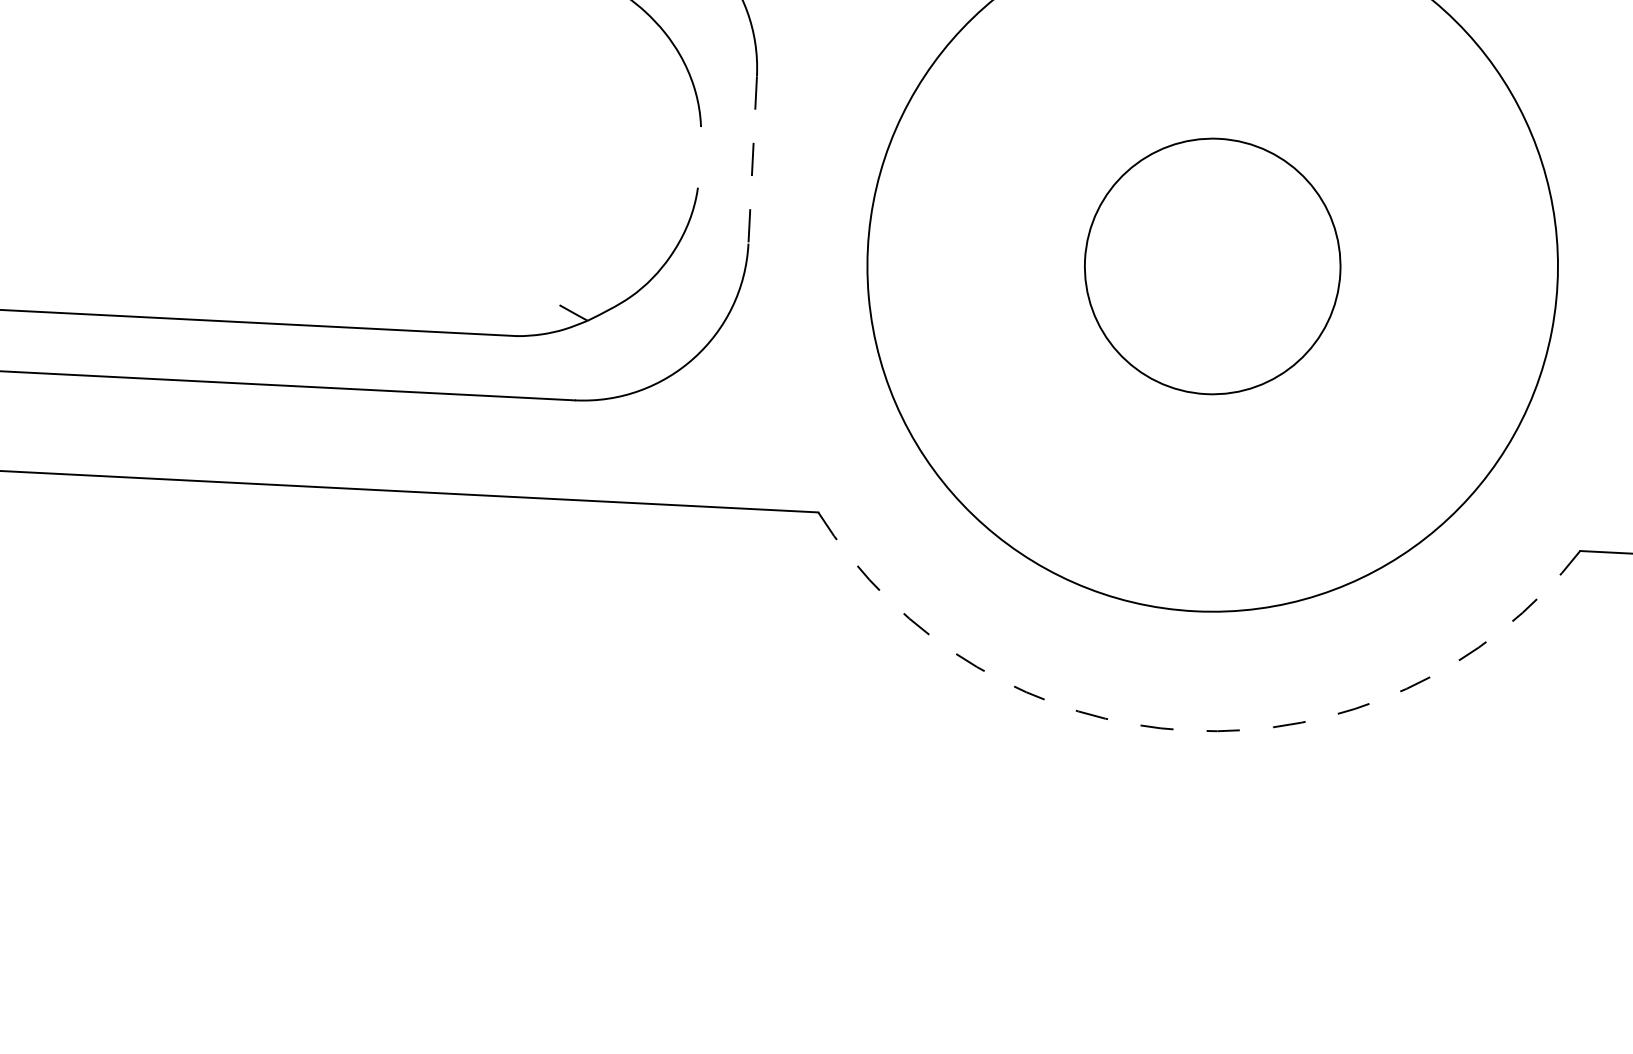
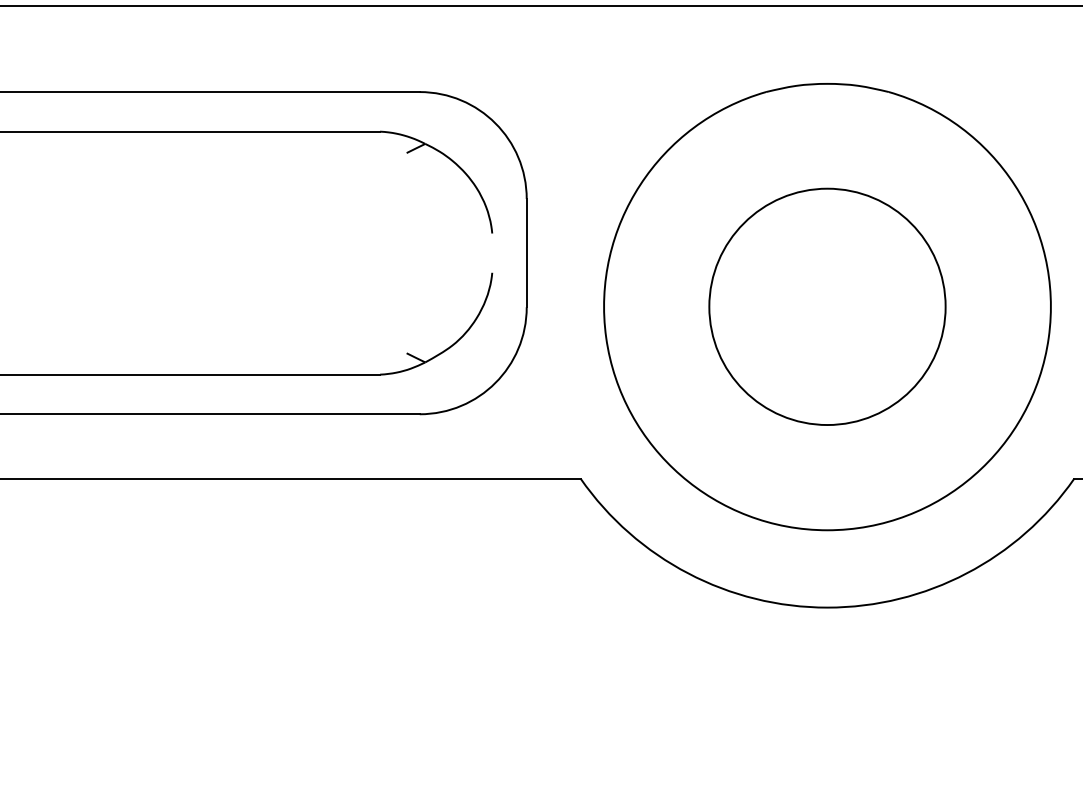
line: (752, 160) -> (526, 253), dashed -> solid
circle: (1212, 265) -> (827, 306), size x1.43
arc: (1189, 730) -> (827, 607), dashed -> solid

